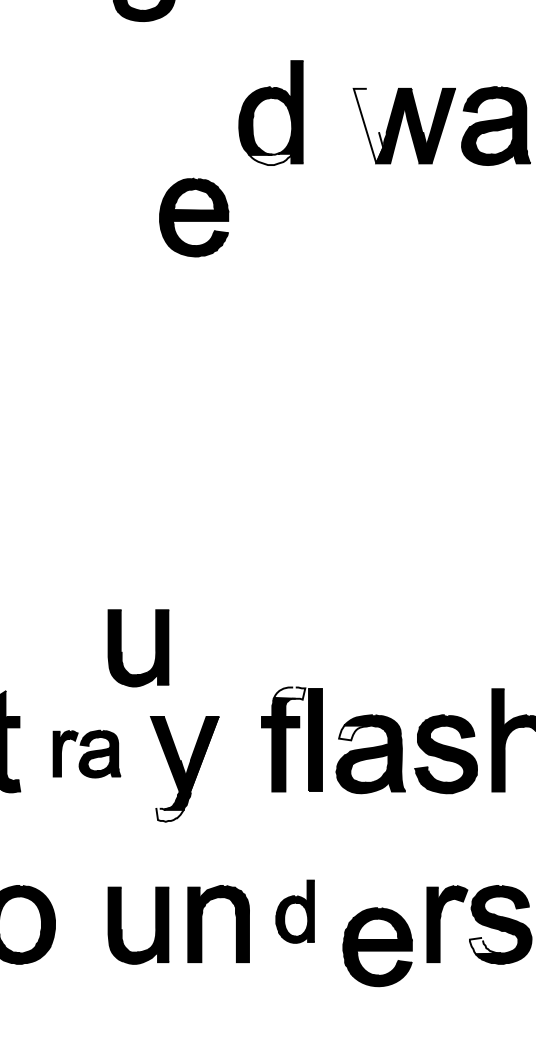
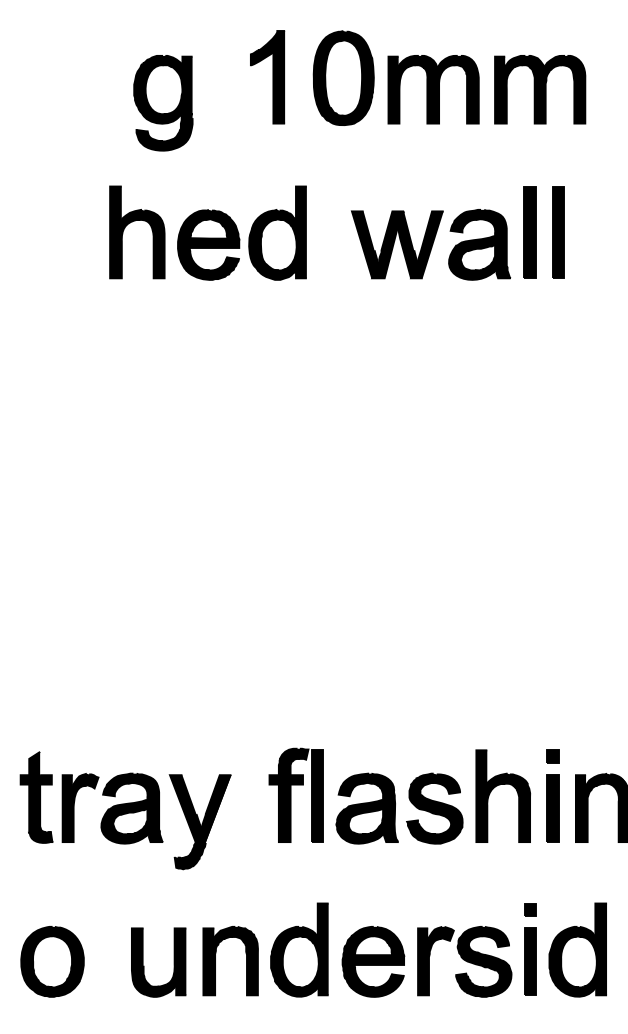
part: (112, 100) -> (135, 221), added
fill: (367, 125) -> (364, 244), added
fill: (269, 159) -> (276, 274), added
part: (193, 217) -> (208, 244), moved
part: (122, 651) -> (144, 716), removed
fill: (289, 692) -> (294, 753), added
fill: (354, 732) -> (352, 789), added
part: (87, 754) -> (112, 808), size x1.67
fill: (169, 814) -> (186, 862), added
part: (295, 911) -> (299, 949), size x1.67
fill: (485, 945) -> (470, 980), added
part: (377, 946) -> (373, 961), moved

